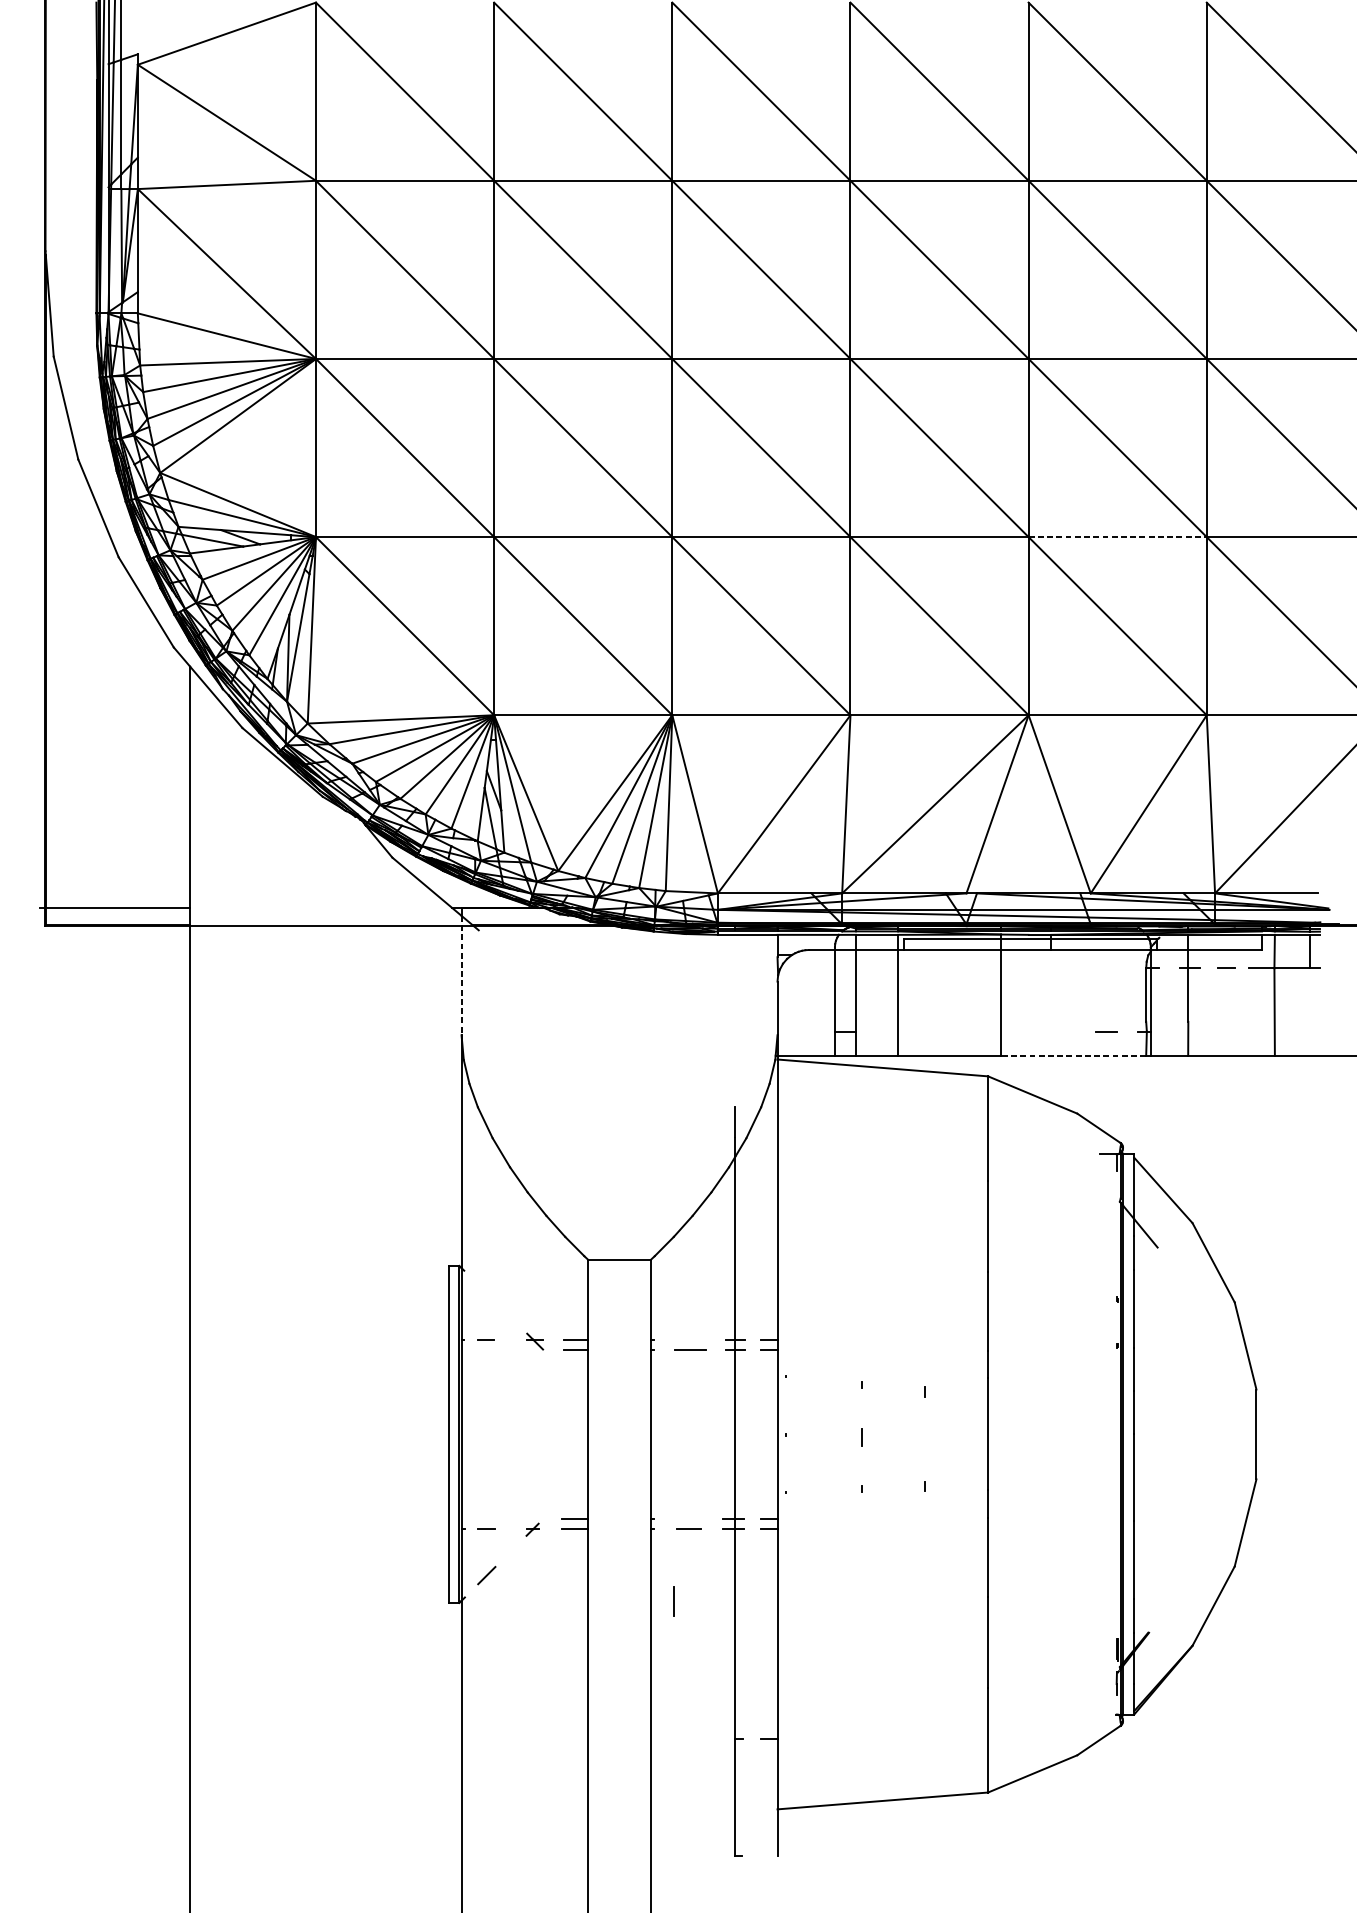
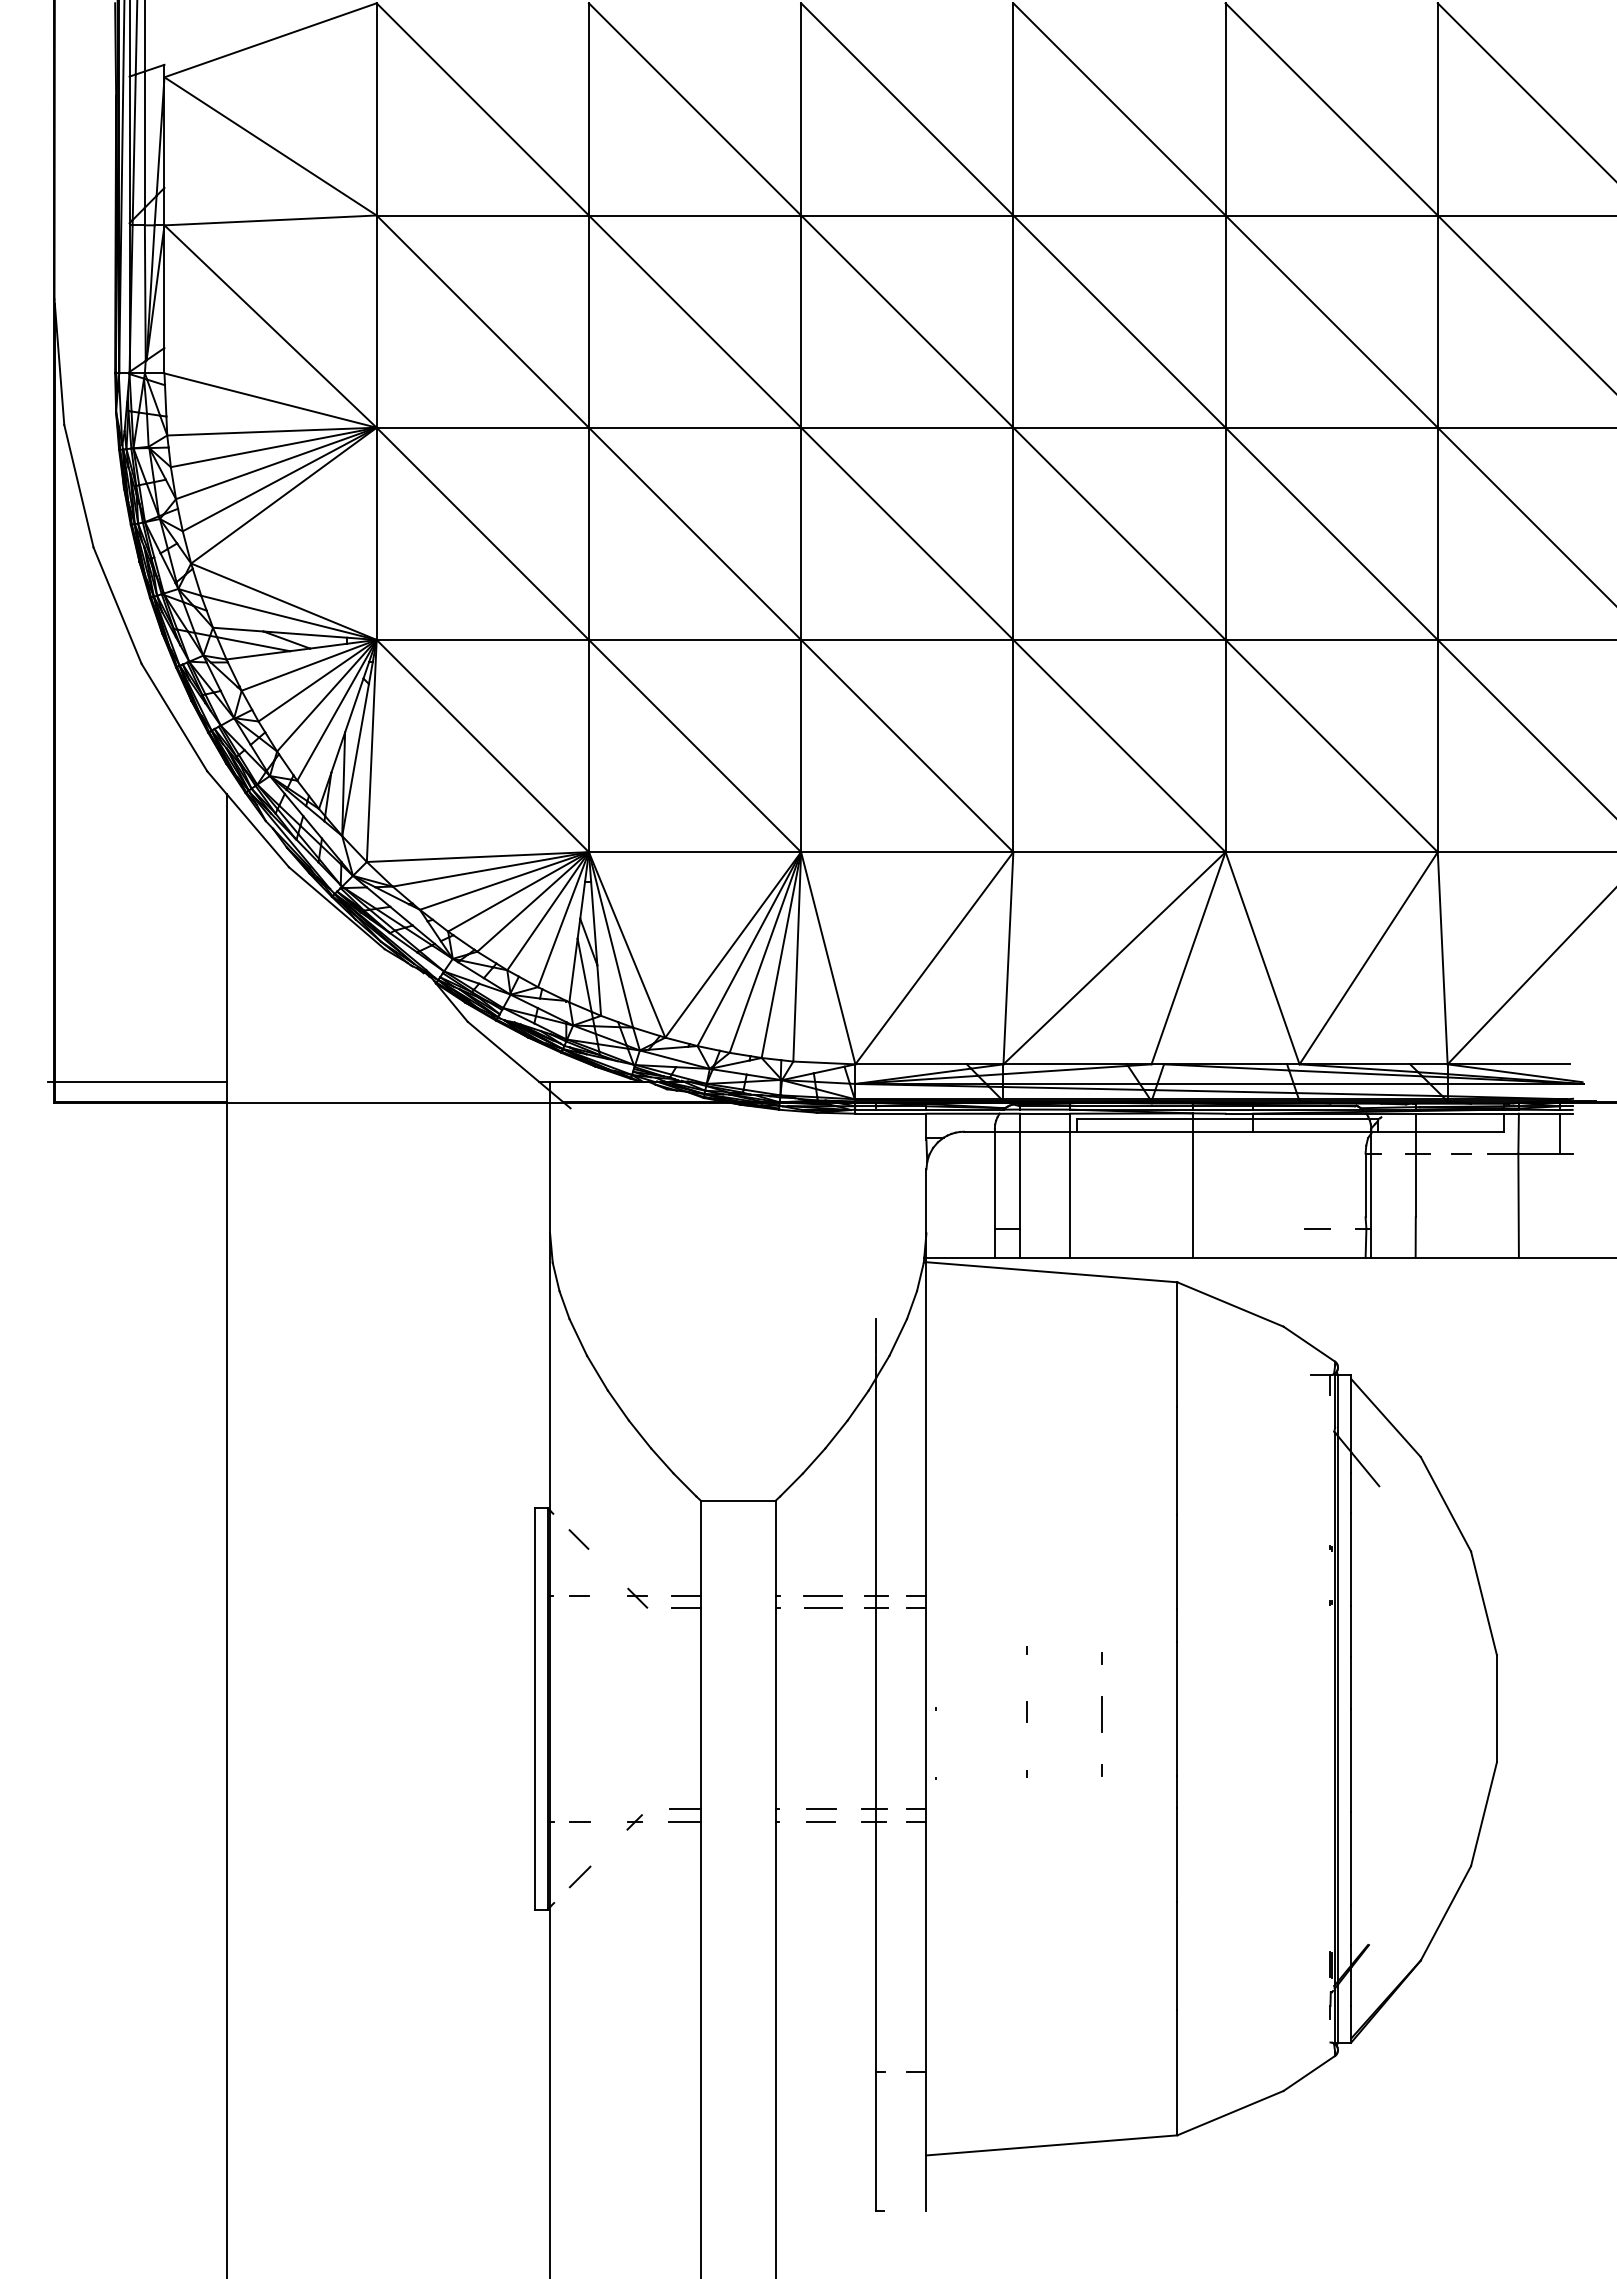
line: (1118, 536) -> (1332, 639), dashed -> solid
line: (461, 975) -> (550, 1162), dashed -> solid
line: (1073, 1055) -> (1278, 1257), dashed -> solid
line: (485, 1292) -> (578, 1539), added
line: (691, 1339) -> (823, 1595), added
line: (688, 1518) -> (820, 1809), added
line: (673, 1601) -> (1101, 1714), moved

